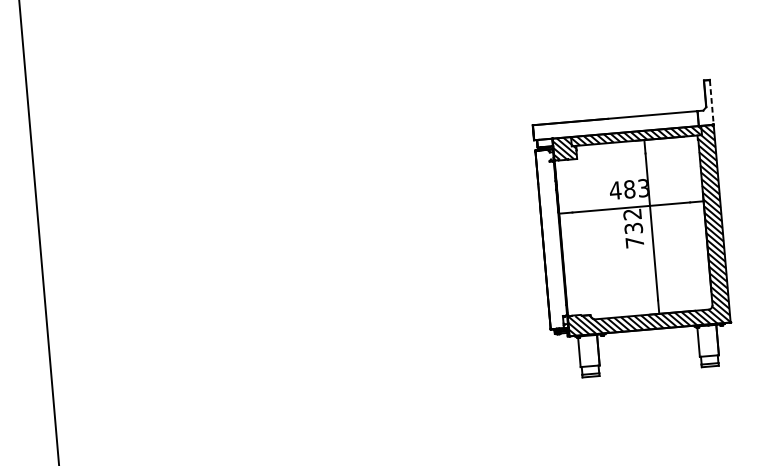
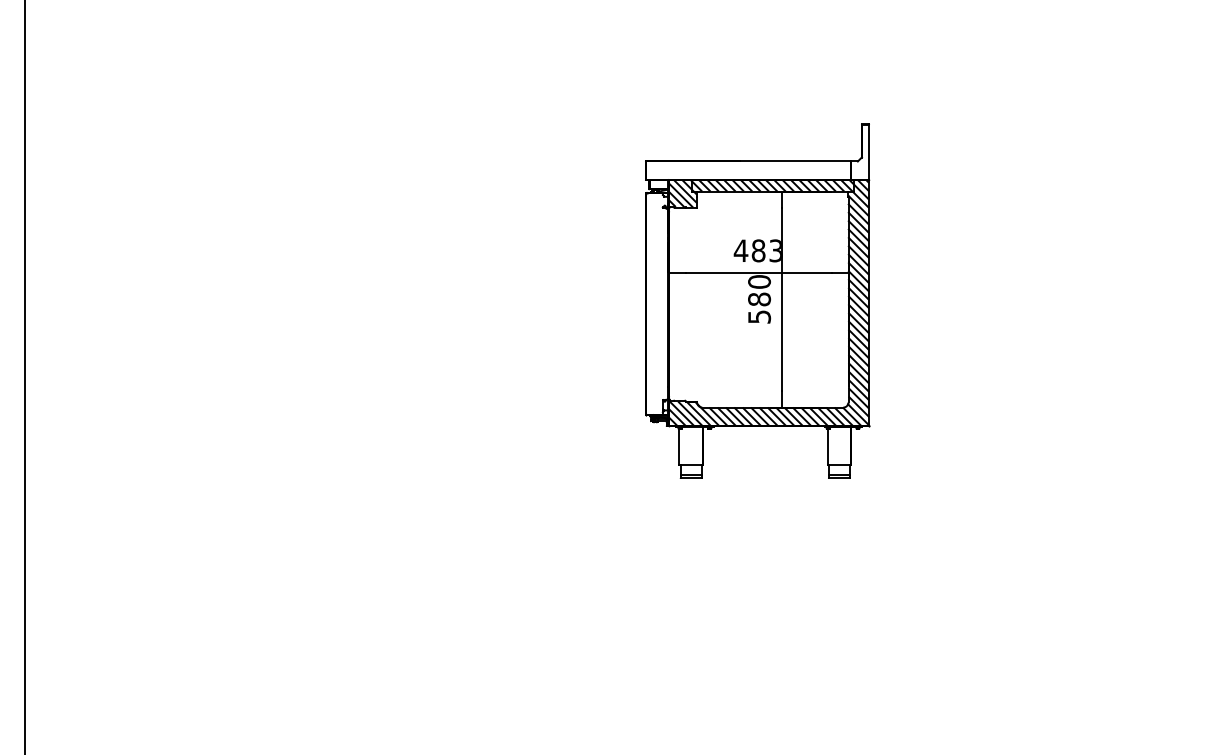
line: (712, 102) -> (869, 152), dashed -> solid
text: (633, 228) -> (759, 299), 732 -> 580

